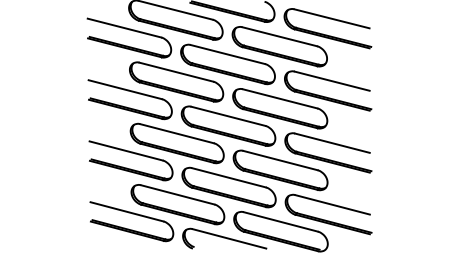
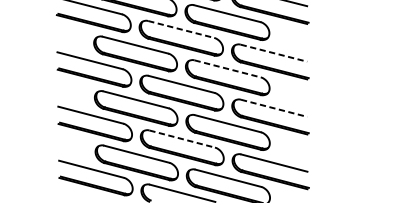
line: (228, 54) -> (181, 29), solid -> dashed
line: (332, 81) -> (274, 53), solid -> dashed
line: (280, 98) -> (227, 68), solid -> dashed
line: (332, 143) -> (274, 108), solid -> dashed
line: (229, 177) -> (182, 138), solid -> dashed

